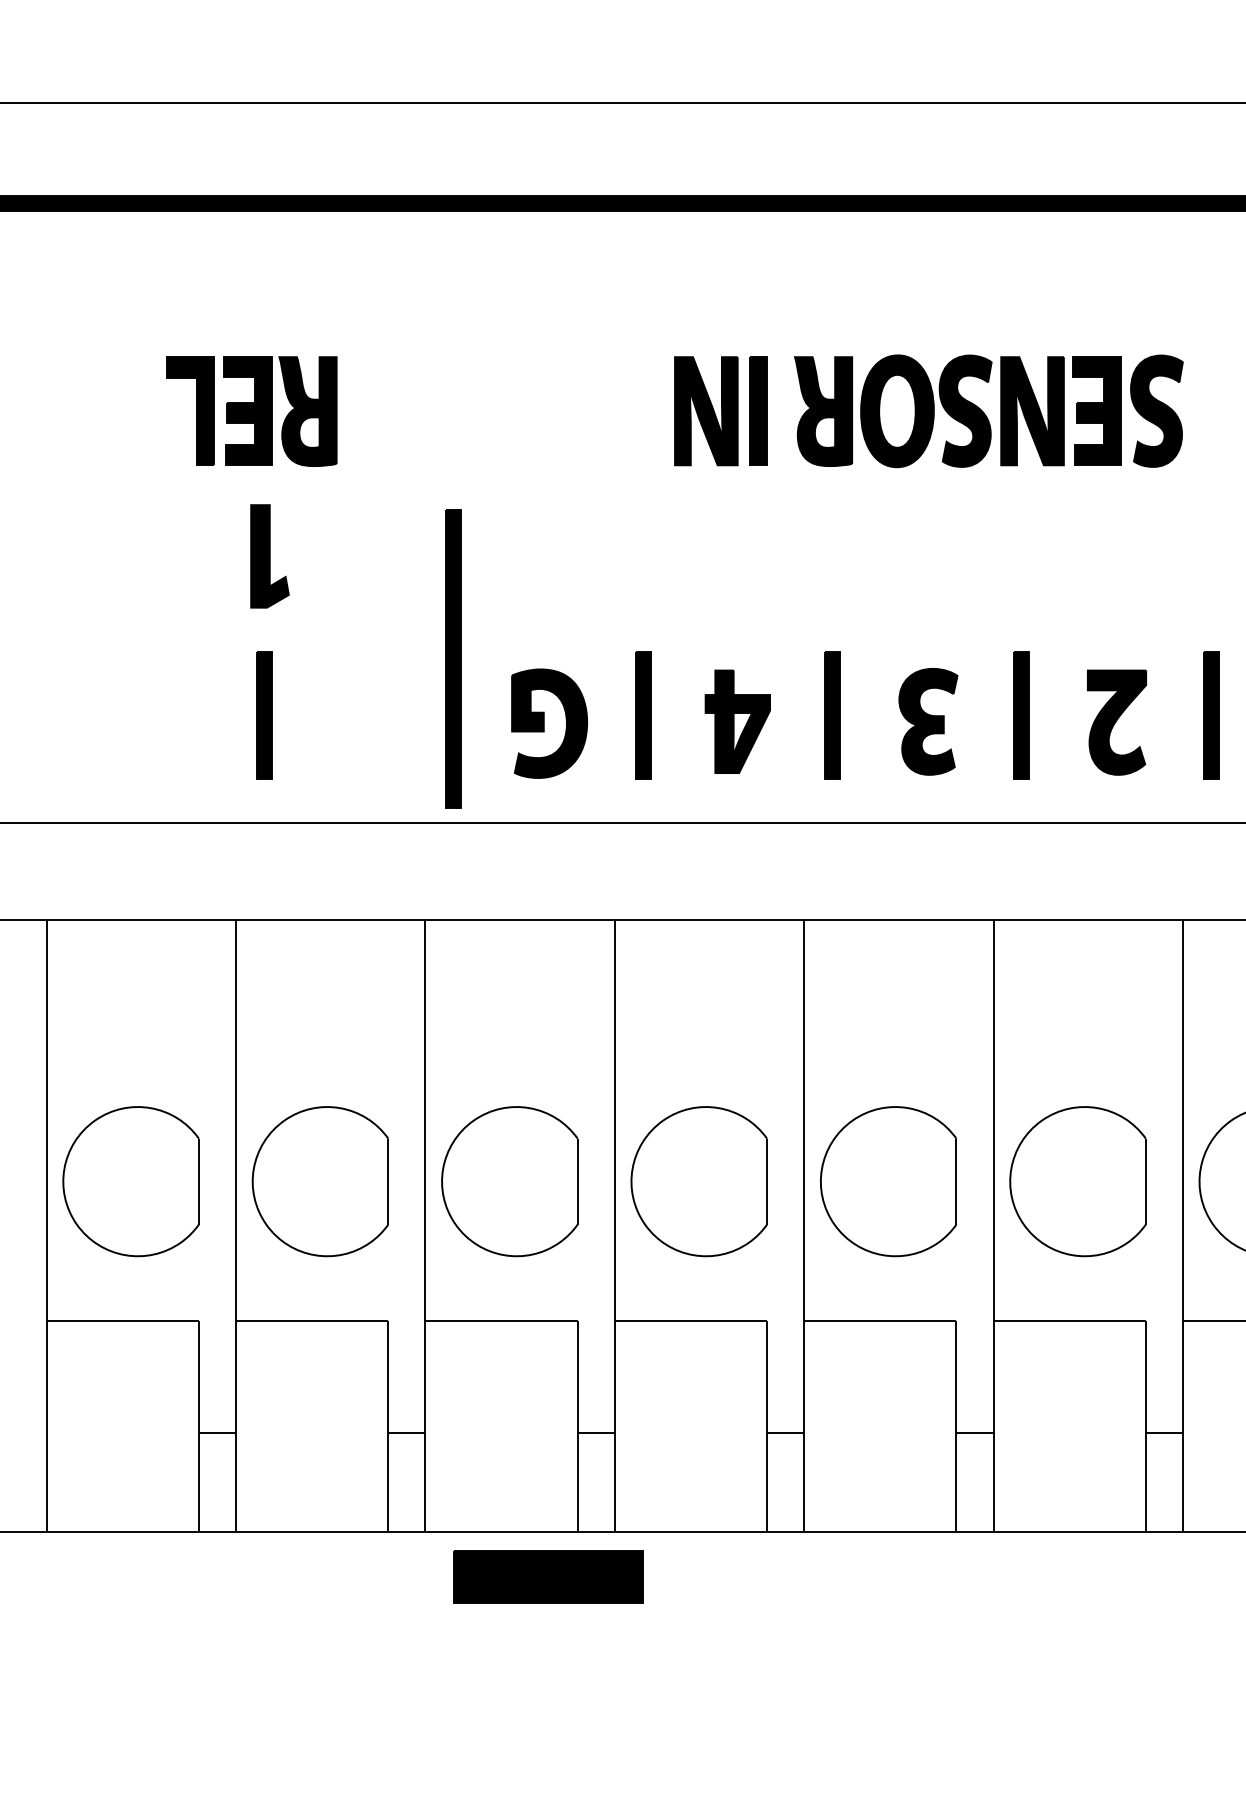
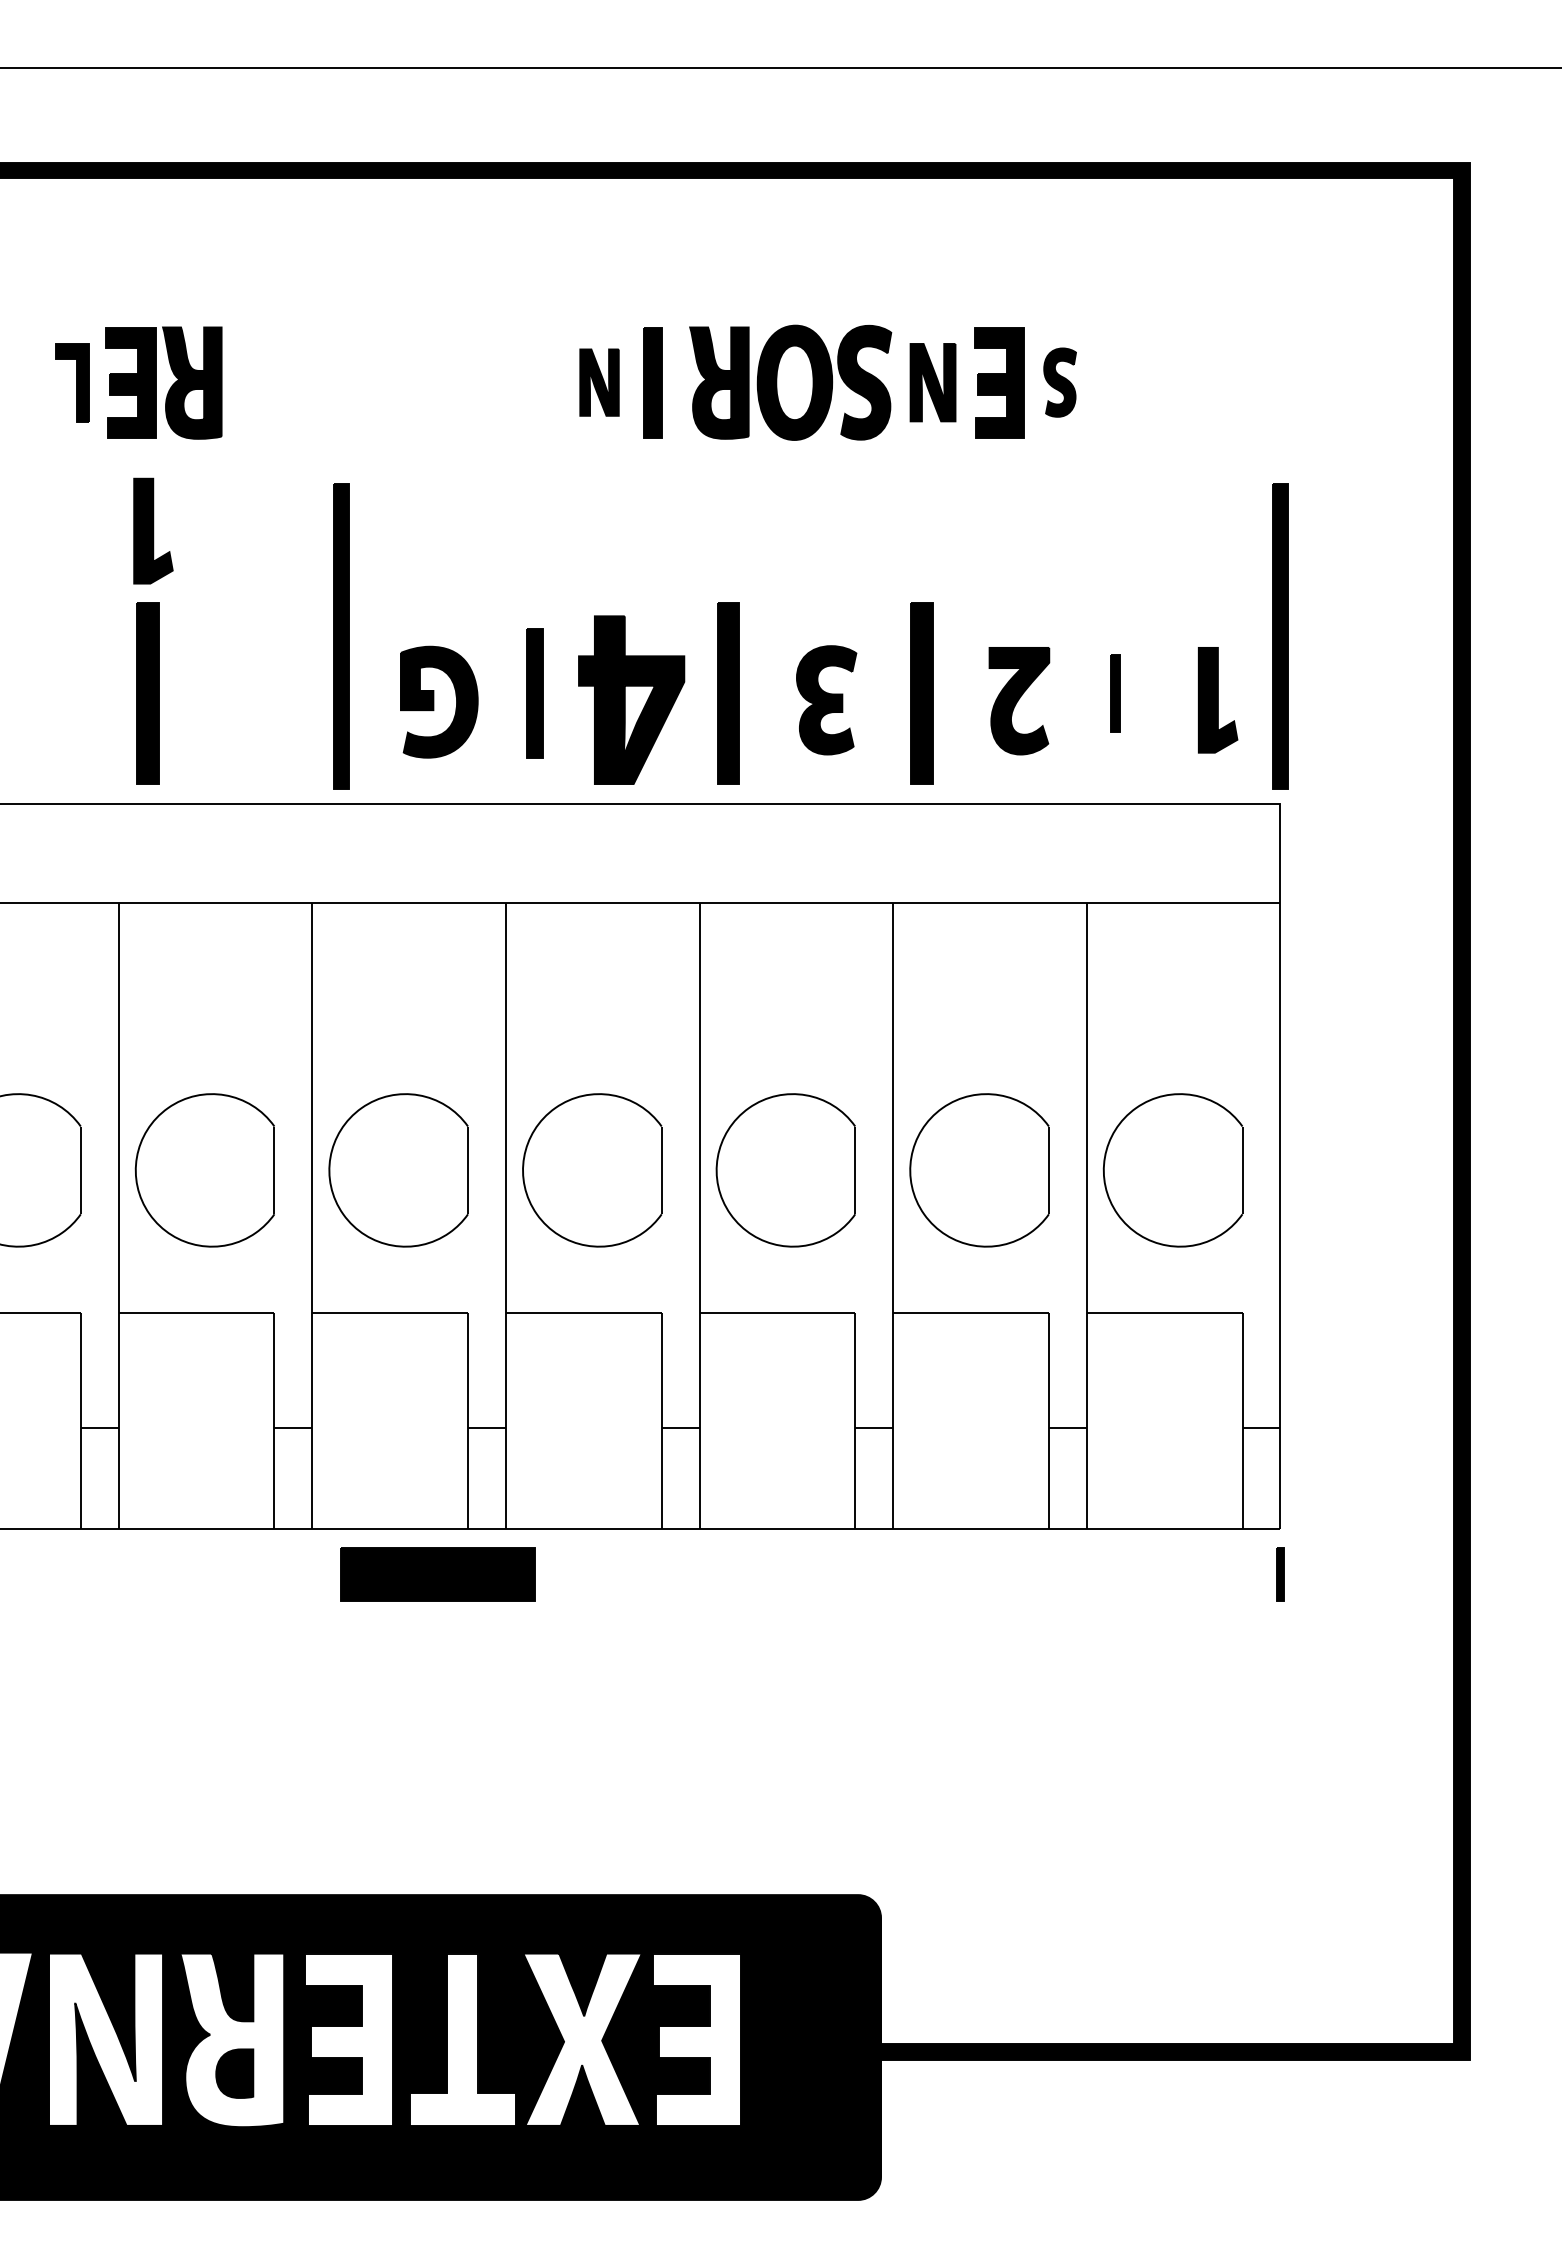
part: (190, 410) -> (72, 382), size x0.7
part: (706, 410) -> (599, 382), size x0.6
part: (1031, 410) -> (932, 382), size x0.7
part: (1156, 410) -> (1059, 382), size x0.6
part: (264, 715) -> (147, 693), size x1.4
part: (832, 715) -> (728, 693), size x1.4
part: (1022, 715) -> (922, 693), size x1.4
part: (1210, 715) -> (1115, 693), size x0.6
part: (737, 722) -> (631, 700), size x1.6

